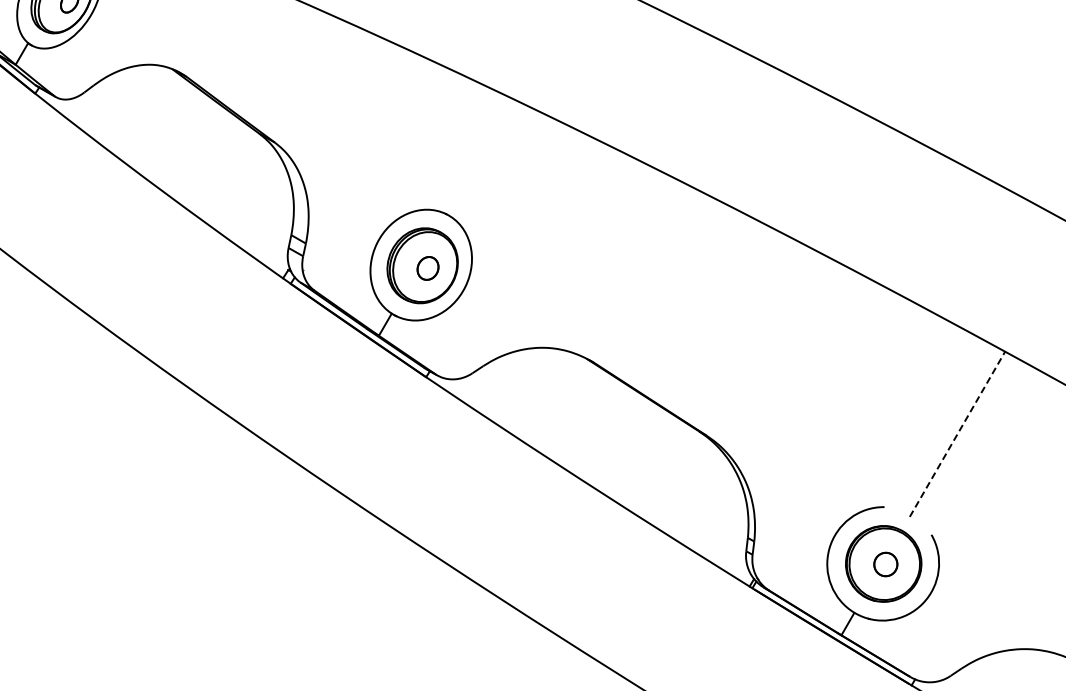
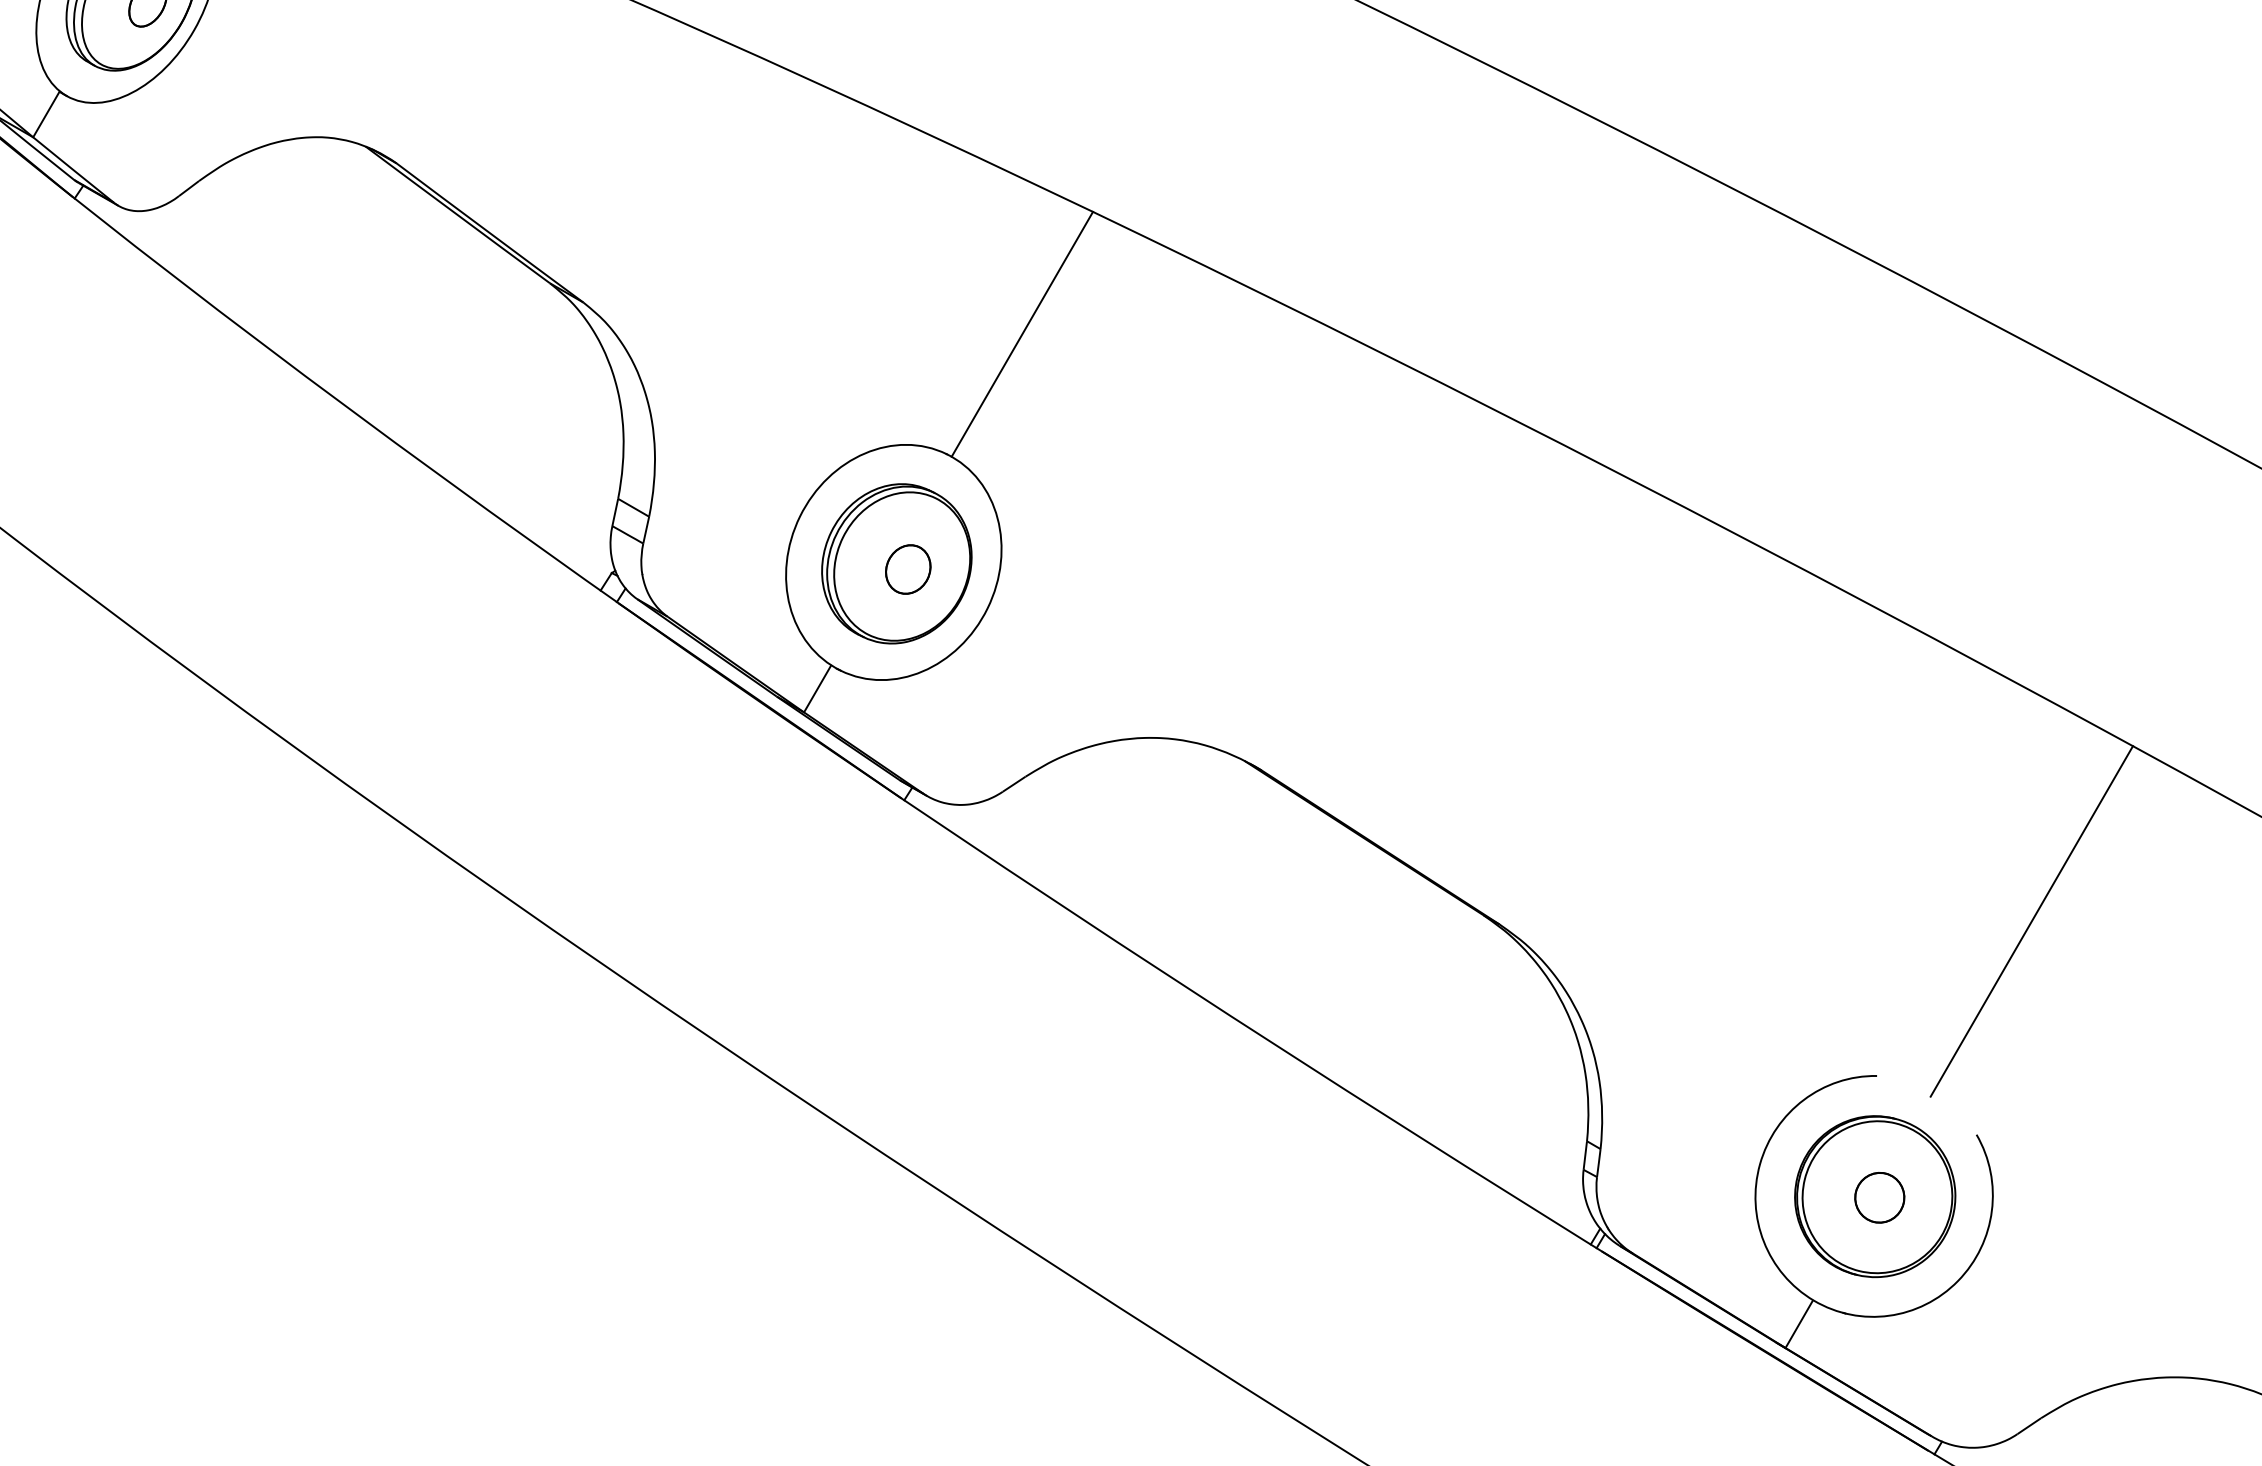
line: (481, 157) -> (1021, 334), added
line: (957, 433) -> (2031, 919), dashed -> solid

